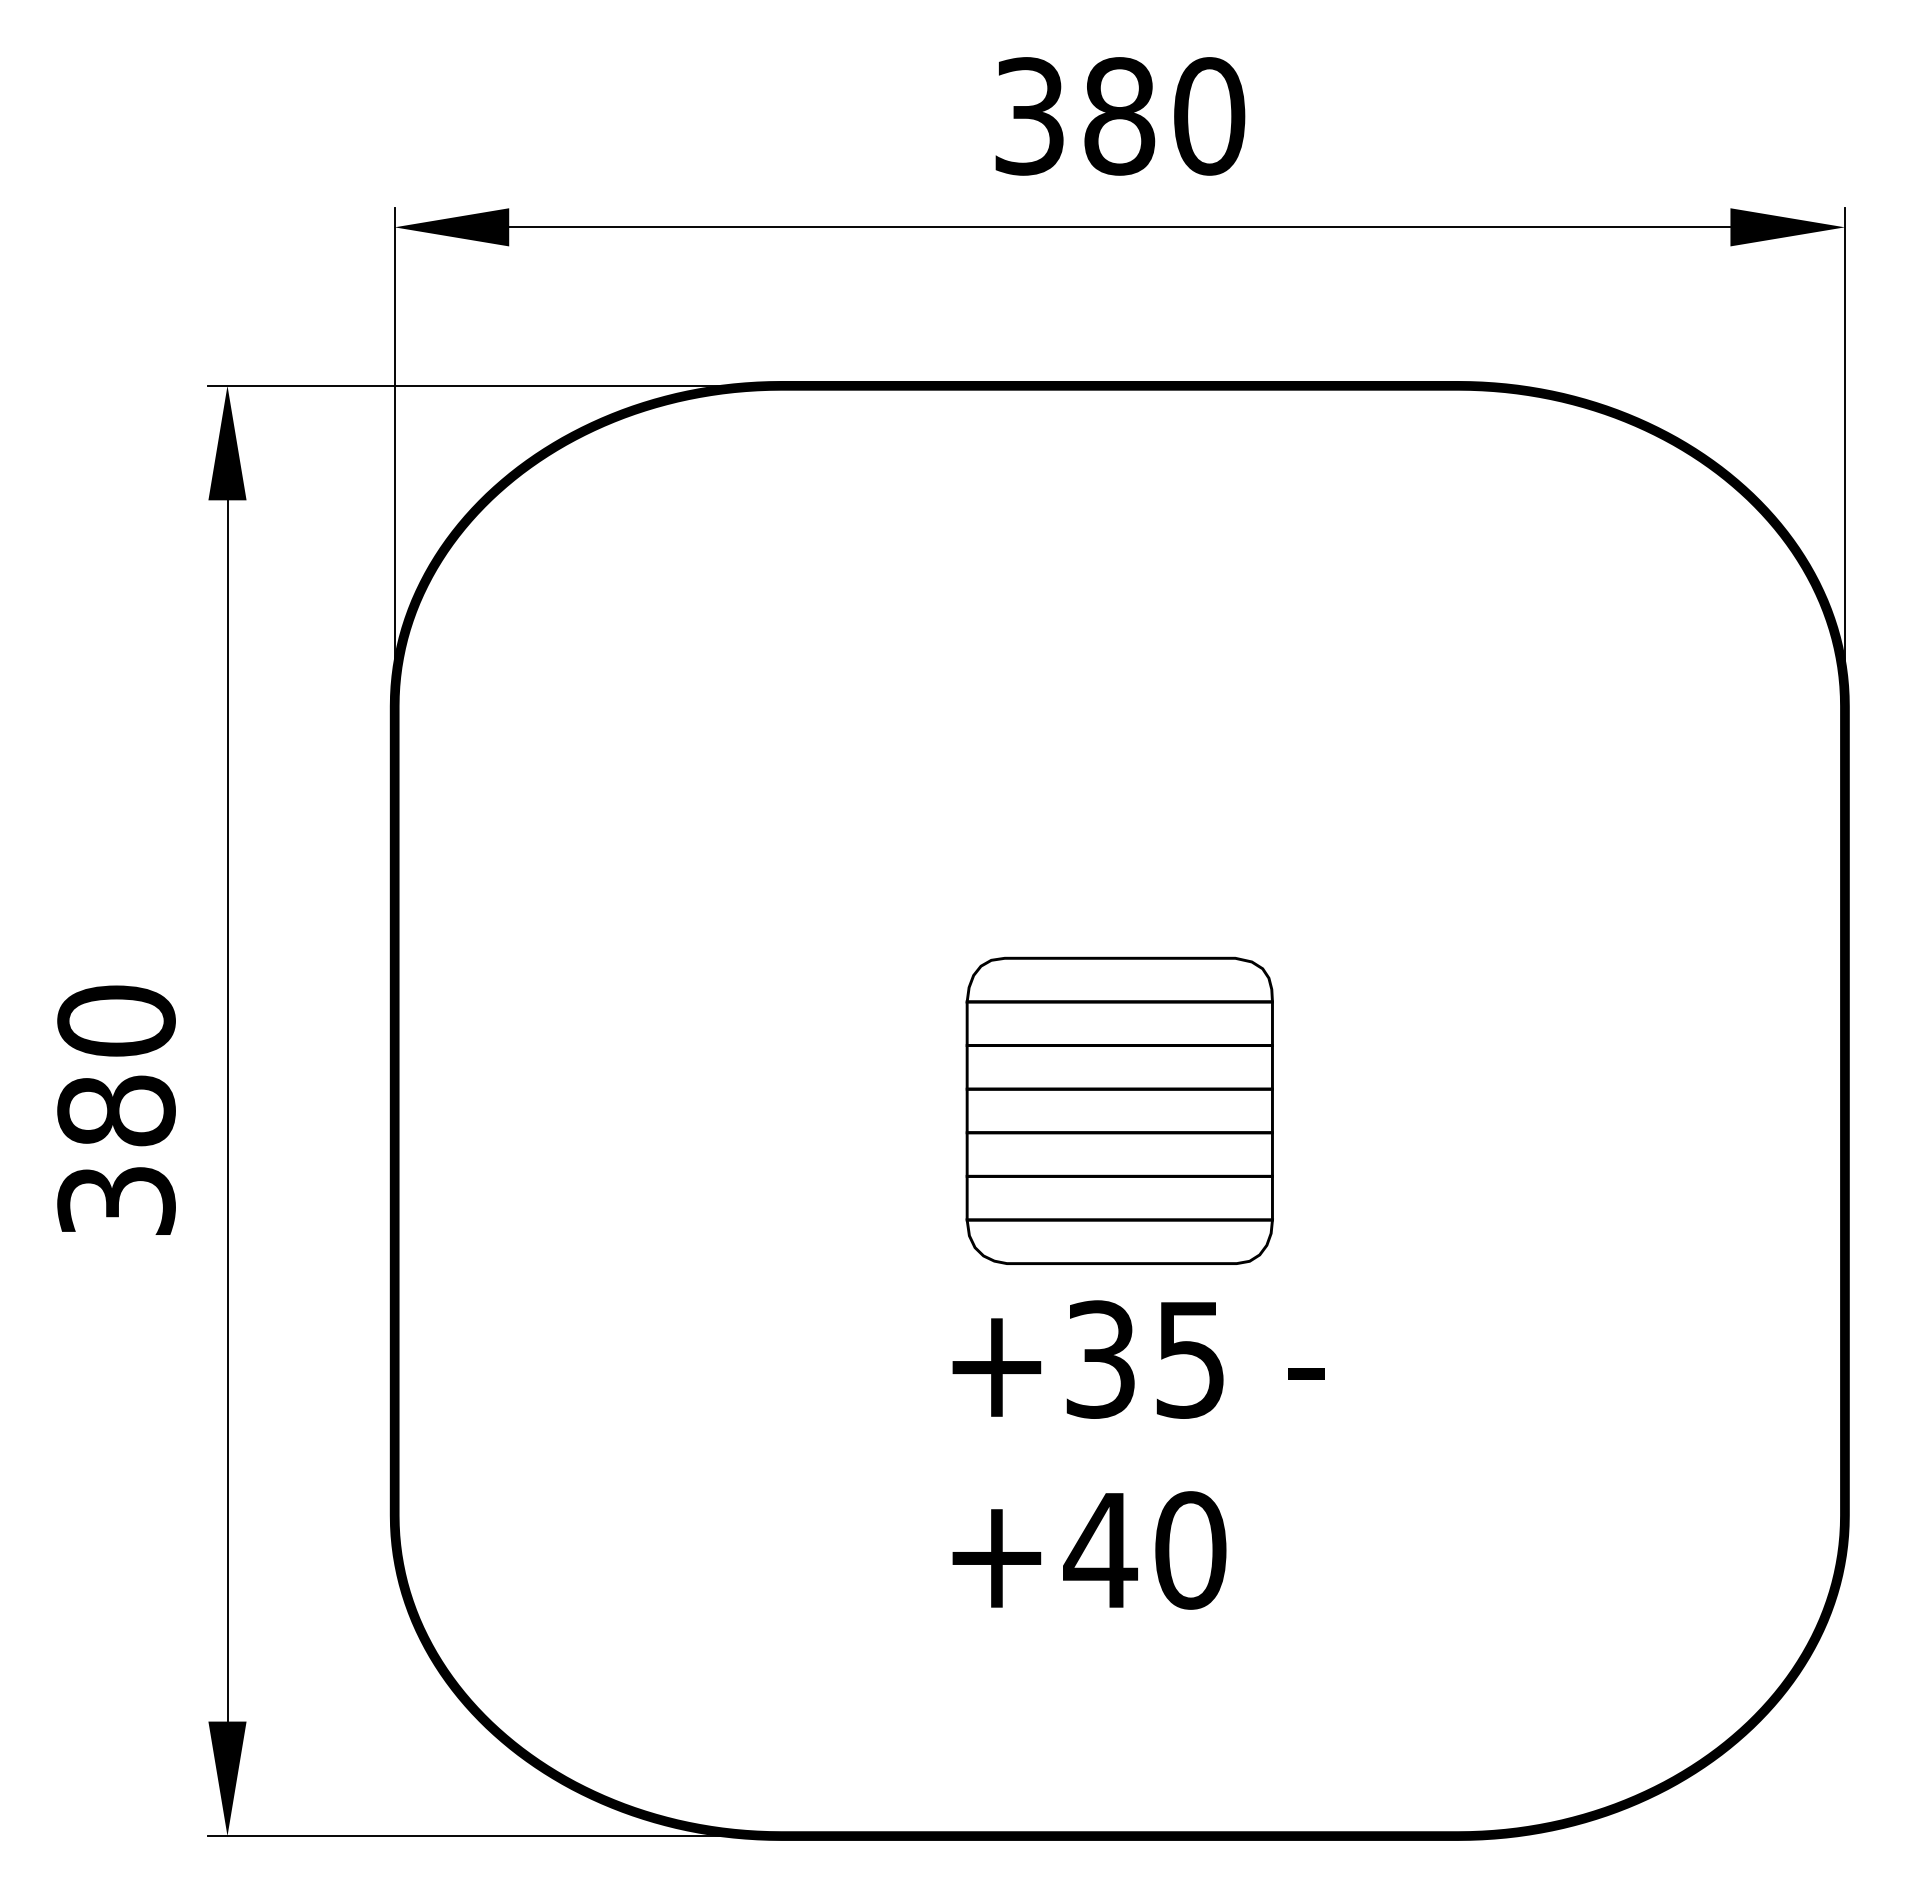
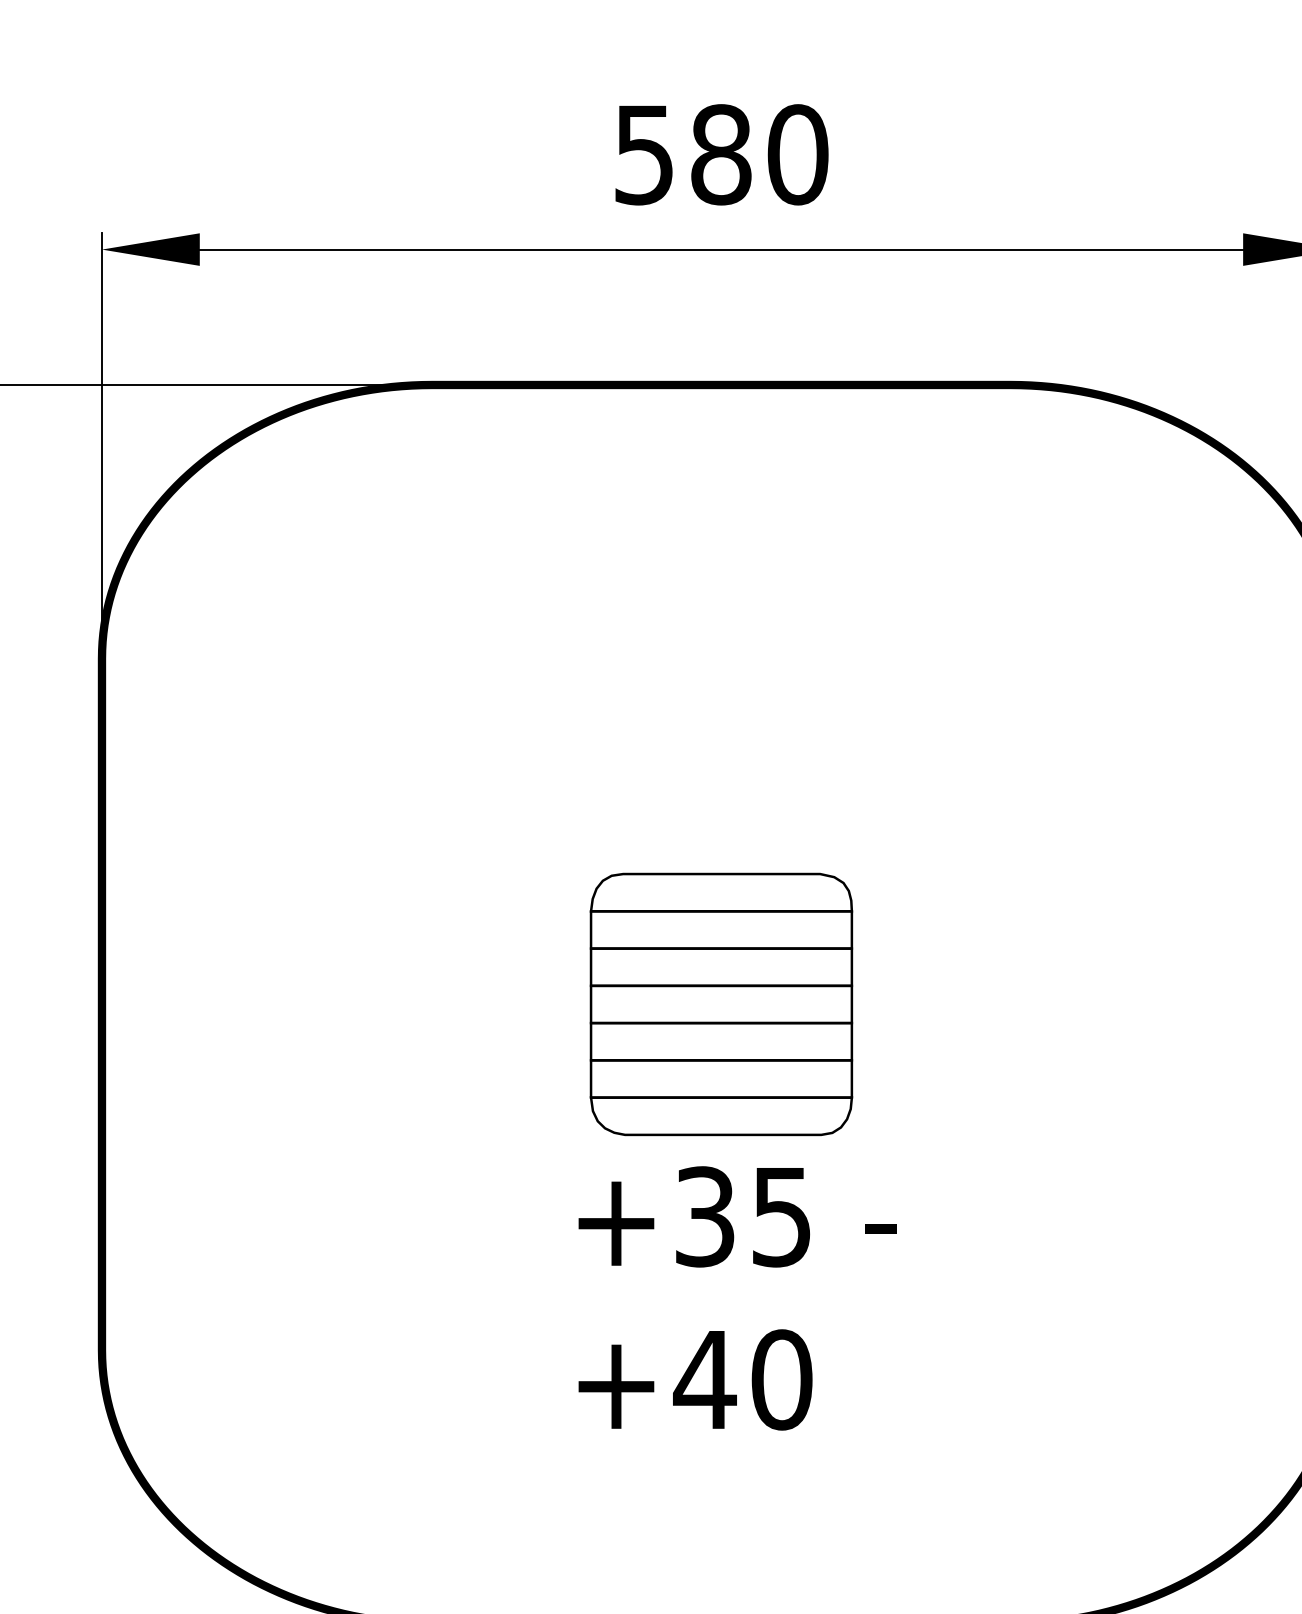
text: (1029, 116) -> (644, 154), 380 -> 580

